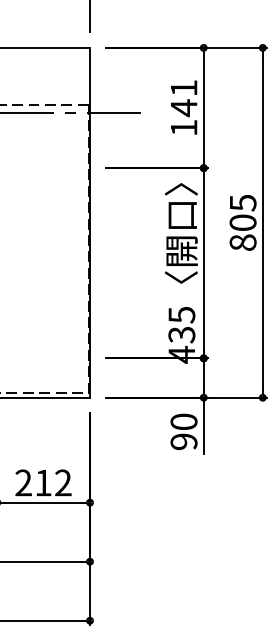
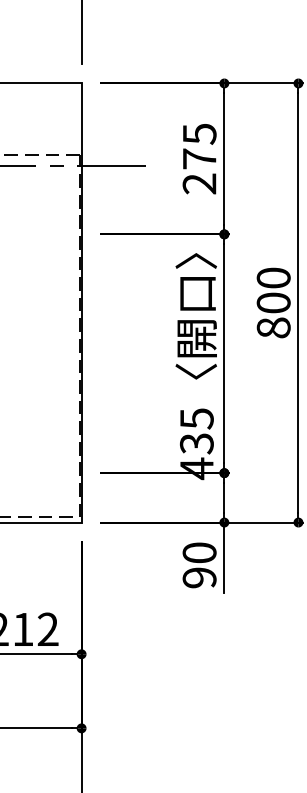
text: (183, 108) -> (198, 159), 141 -> 275
text: (242, 202) -> (272, 277), 805 -> 800

